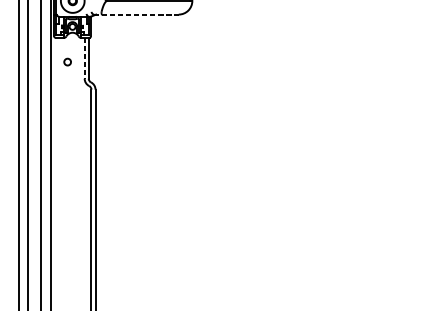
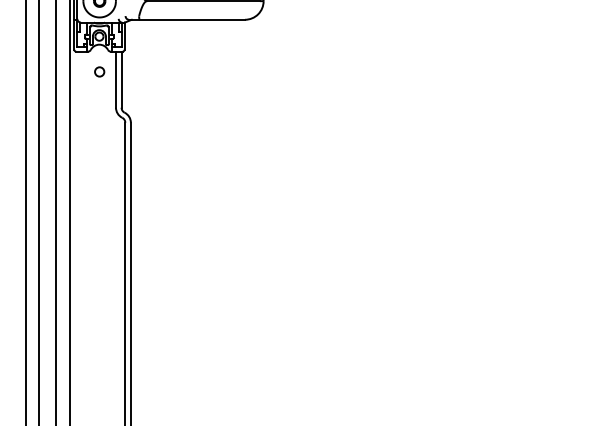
line: (136, 14) -> (187, 19), dashed -> solid
line: (85, 58) -> (116, 80), dashed -> solid
circle: (67, 61) -> (99, 71), moved

